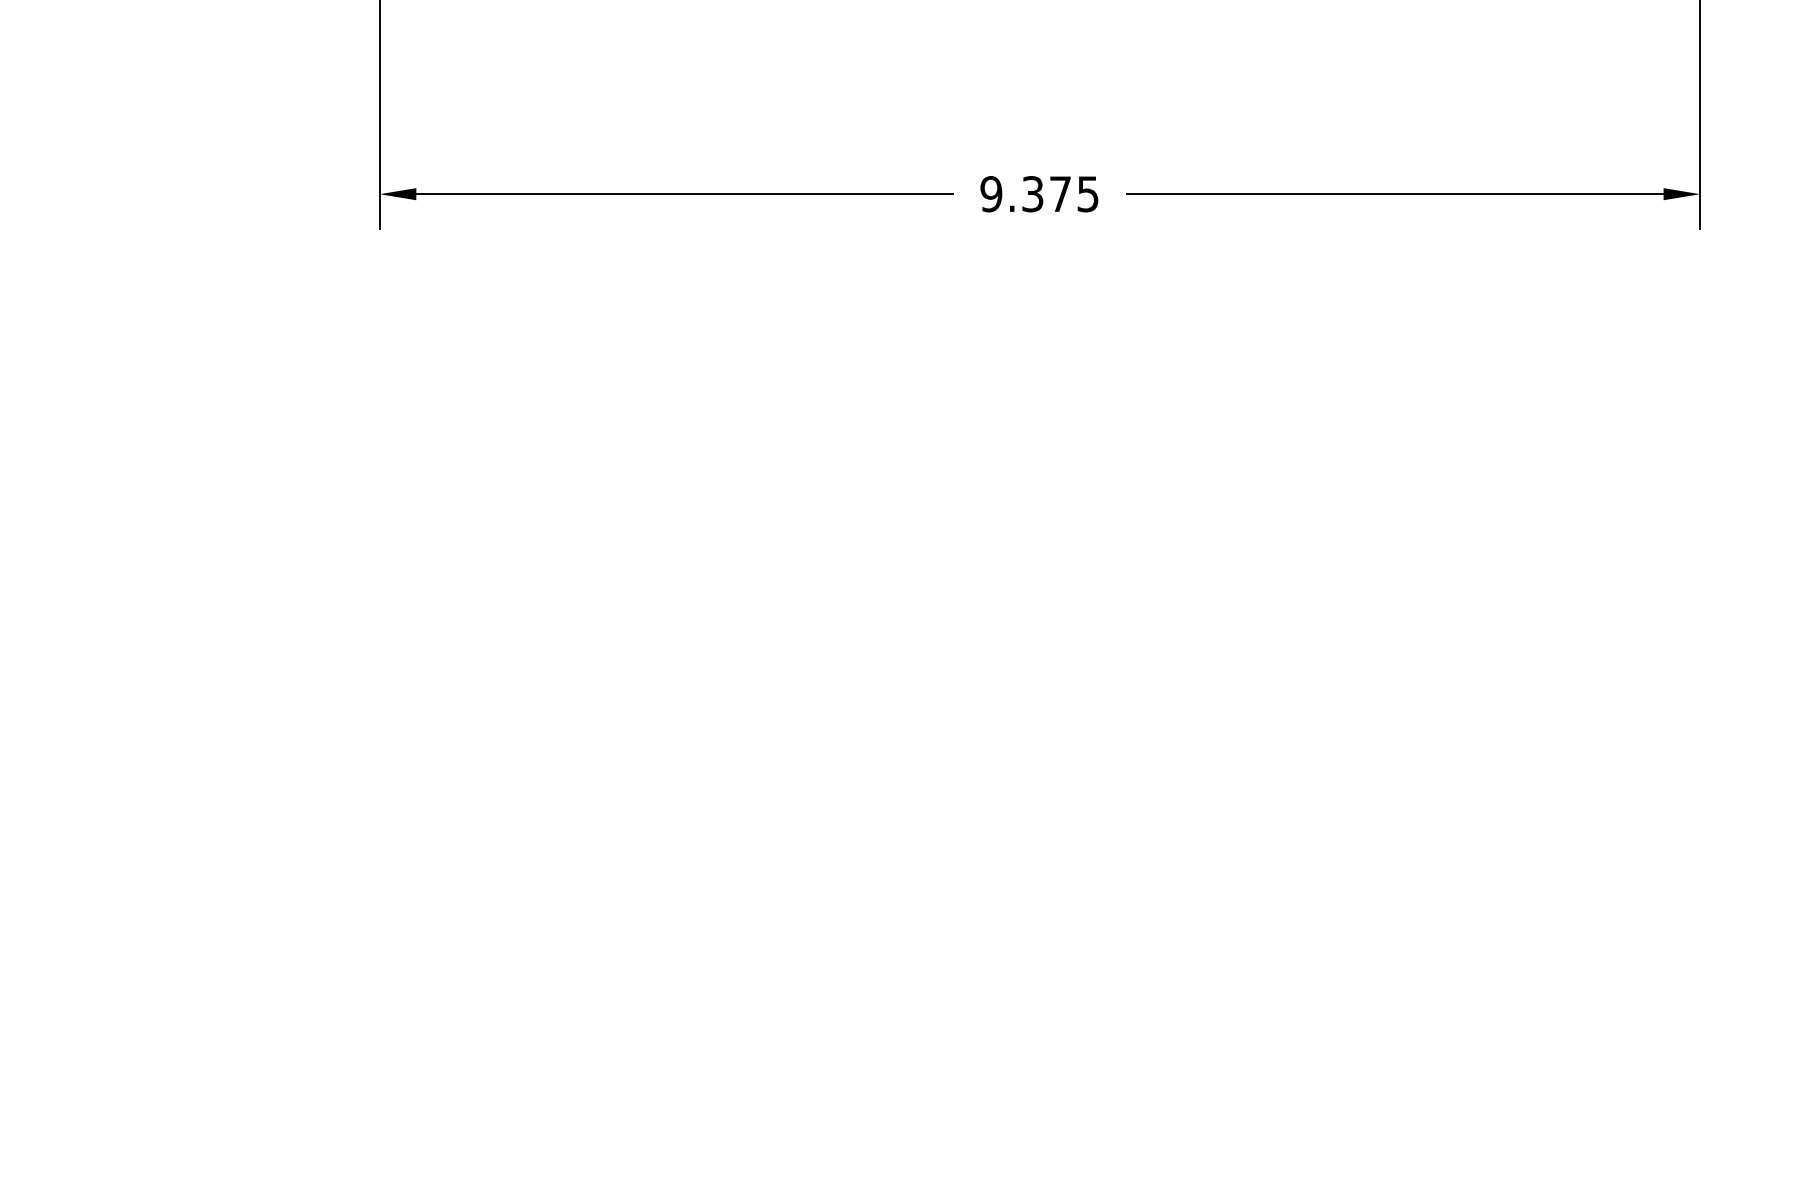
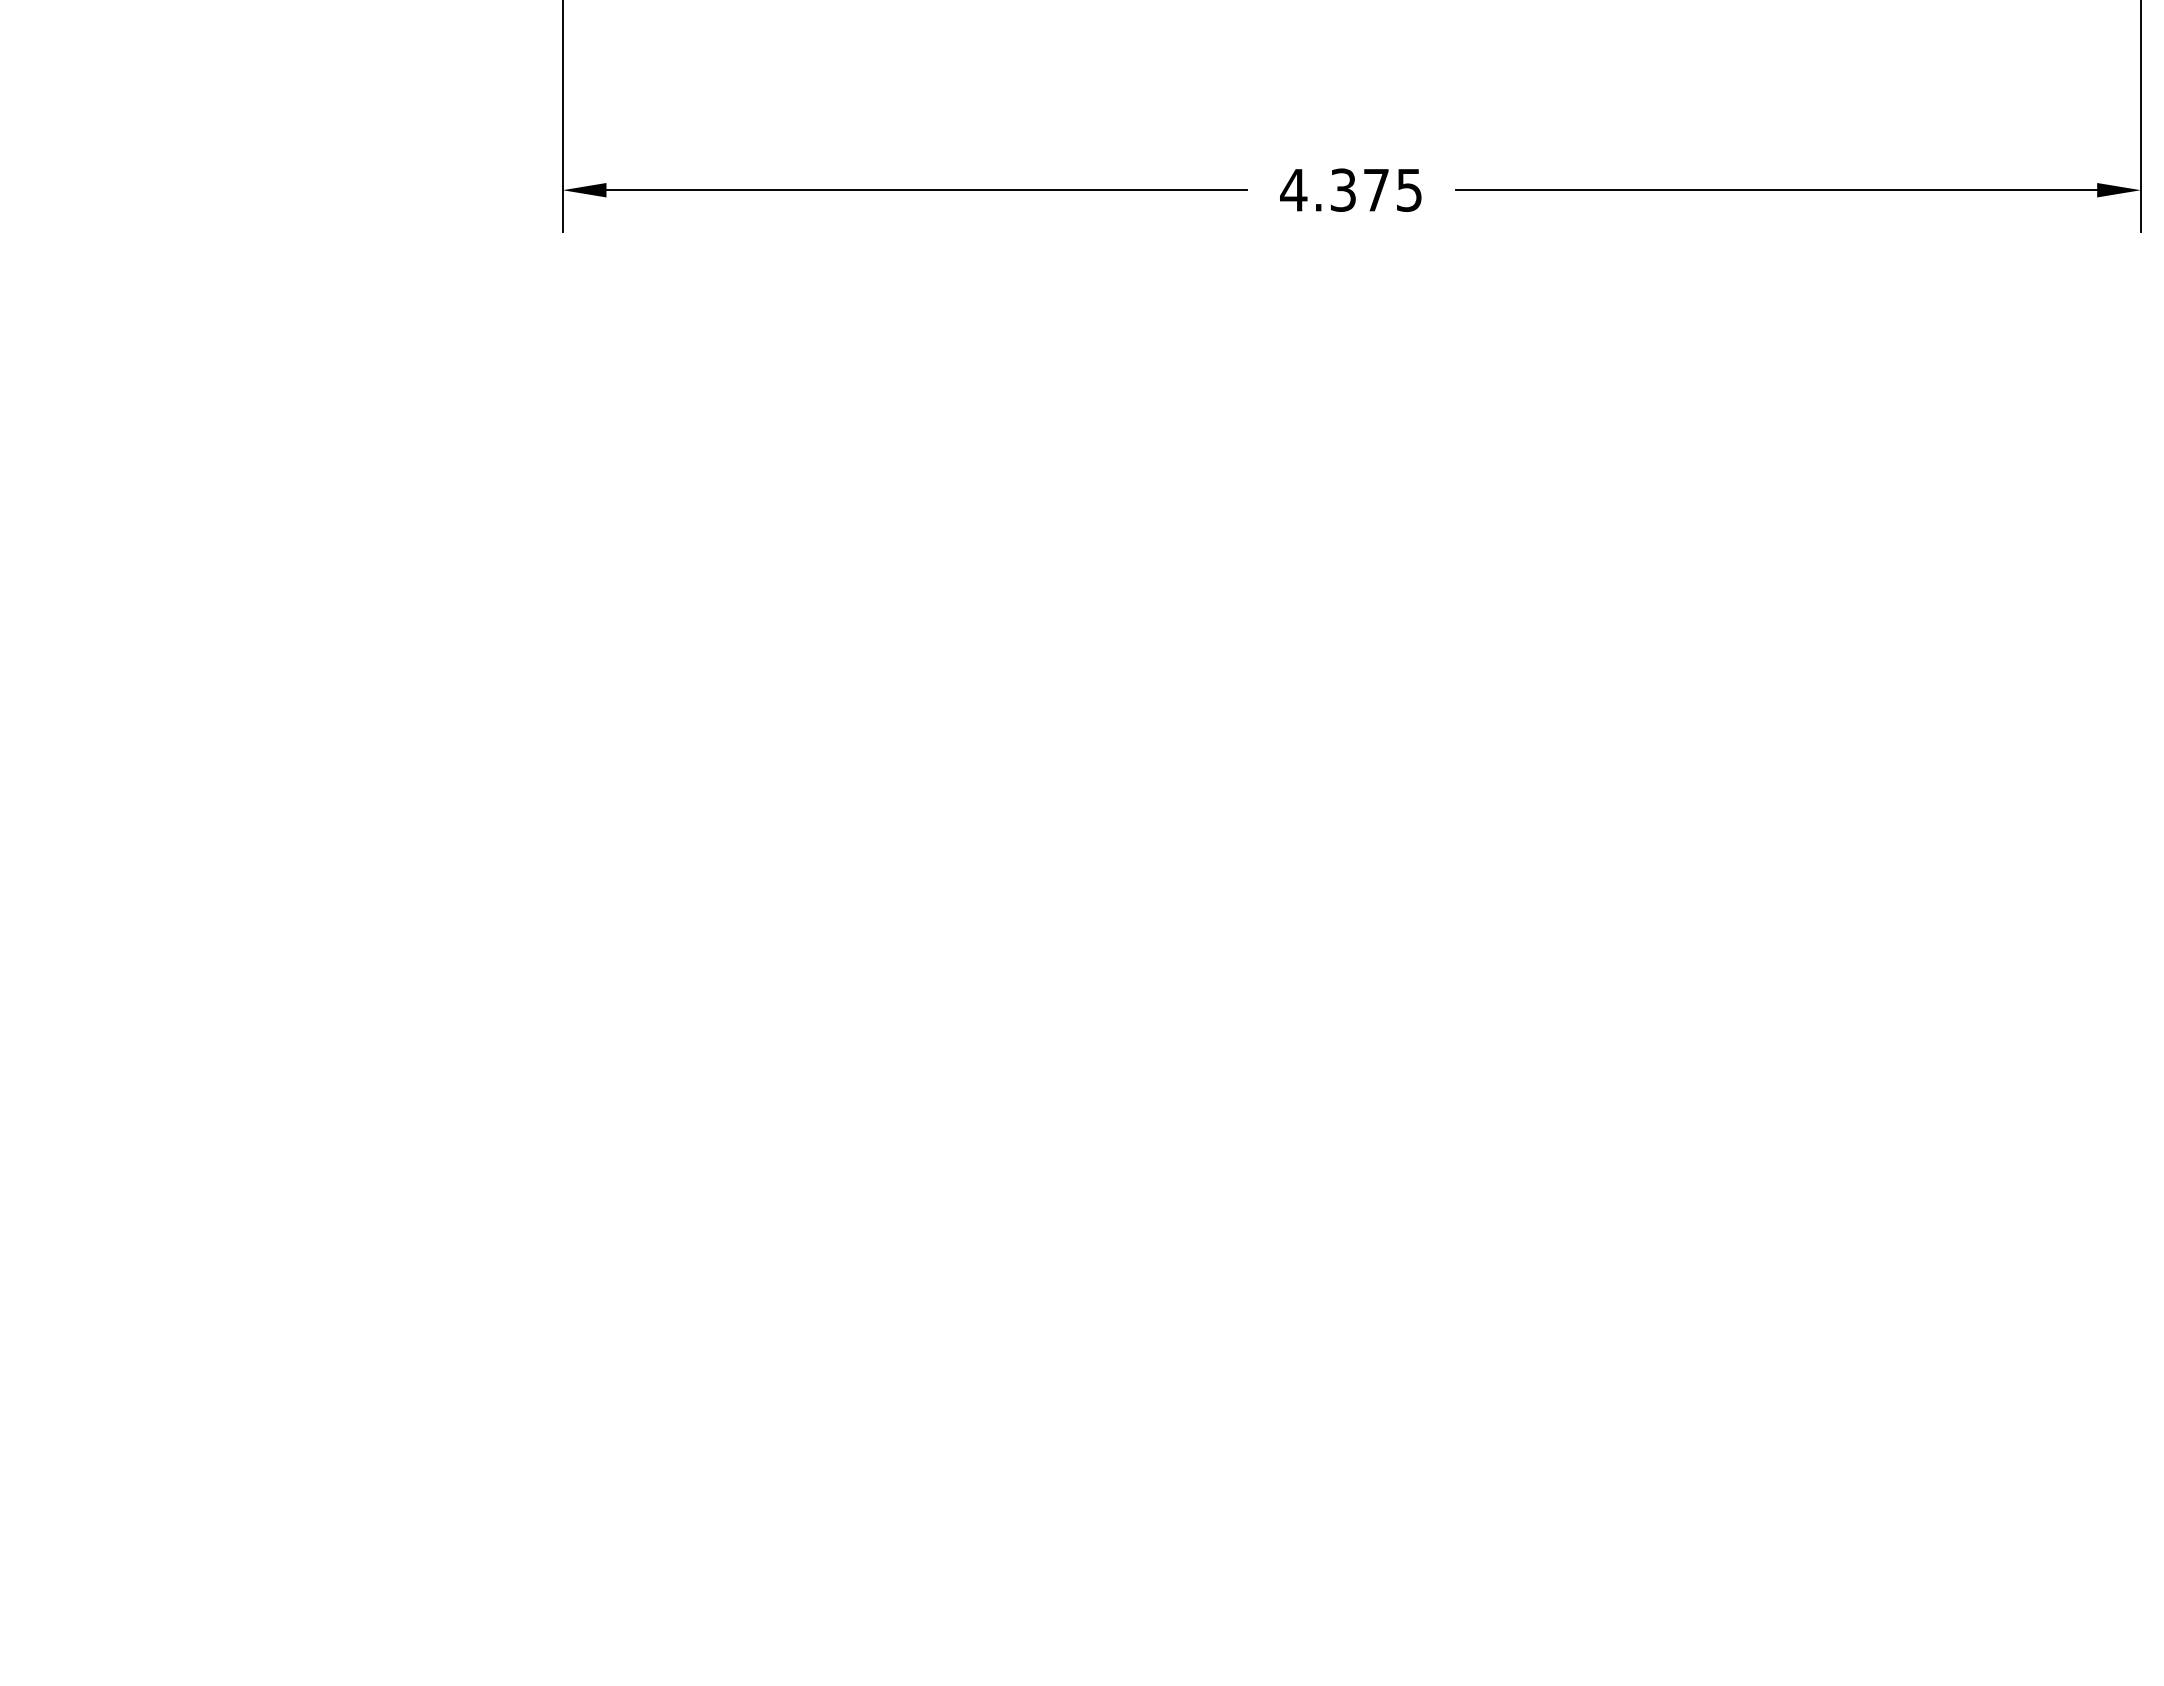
text: (991, 193) -> (1293, 189), 9.375 -> 4.375

